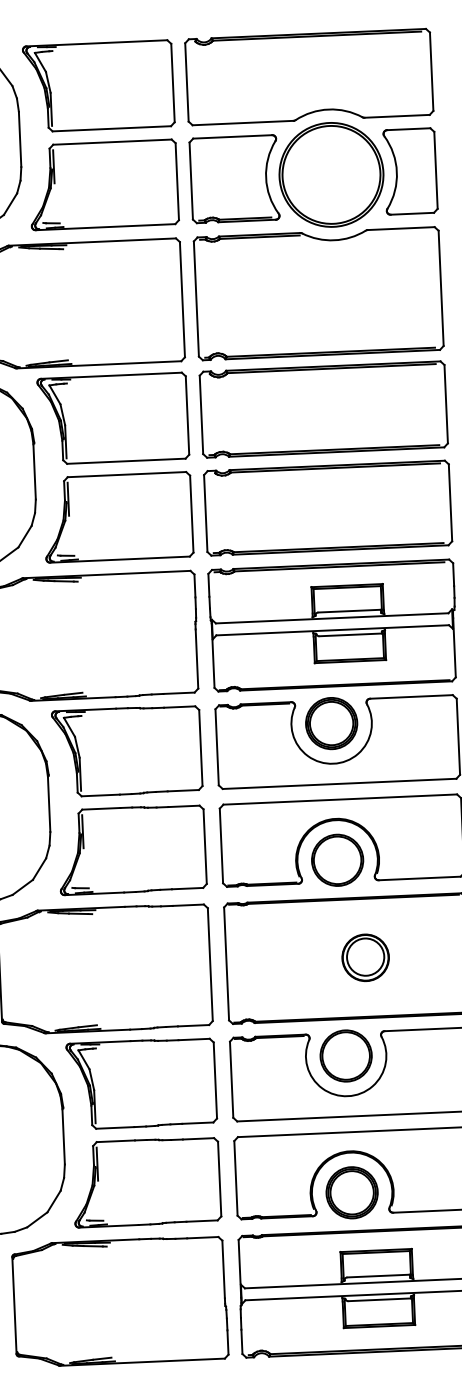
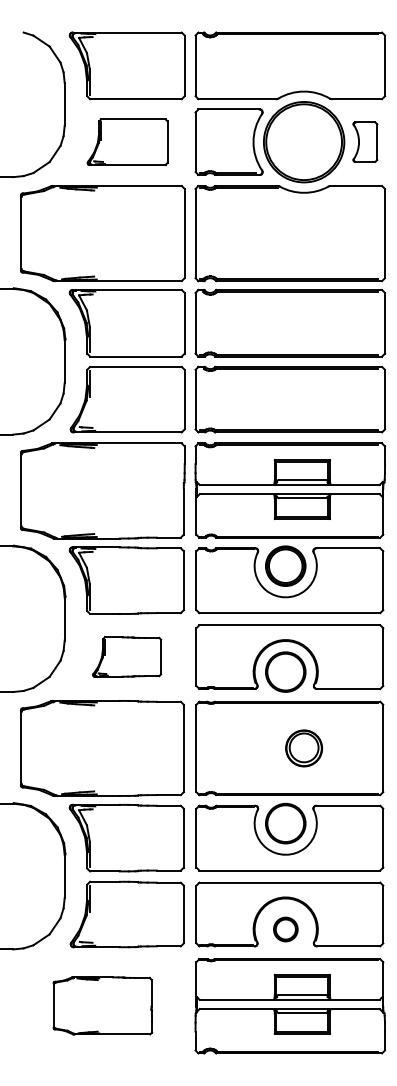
part: (410, 170) -> (365, 141), size x0.6
part: (103, 183) -> (127, 141), size x0.7
part: (131, 849) -> (126, 656), size x0.6
part: (351, 1192) -> (285, 929), size x0.6
part: (119, 1301) -> (102, 1005), size x0.6

